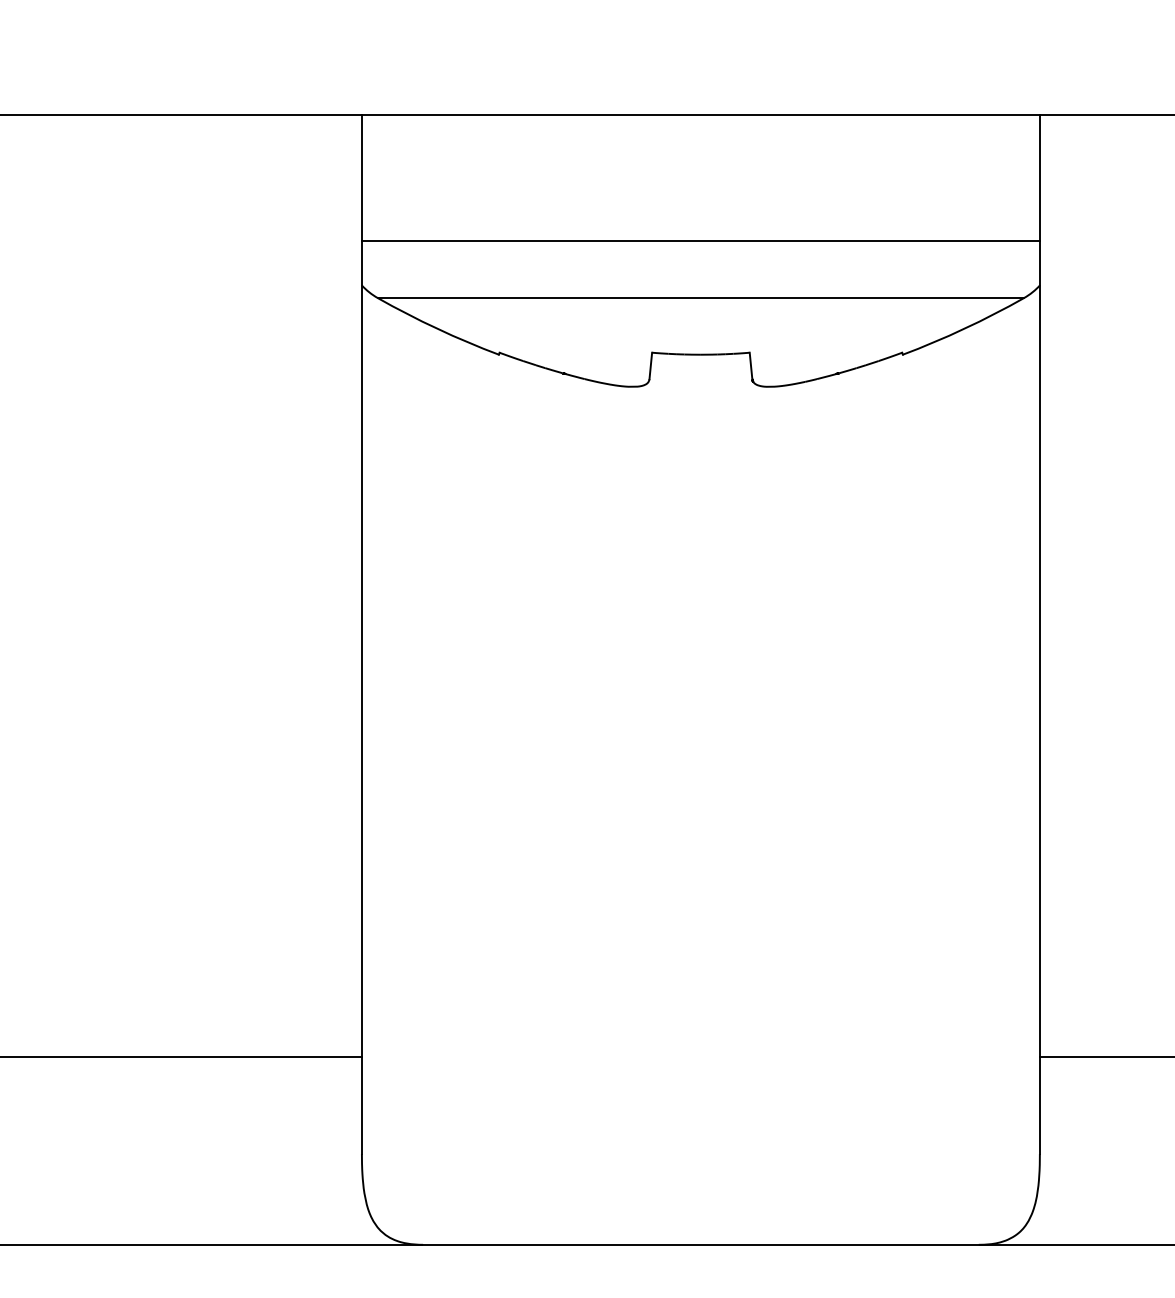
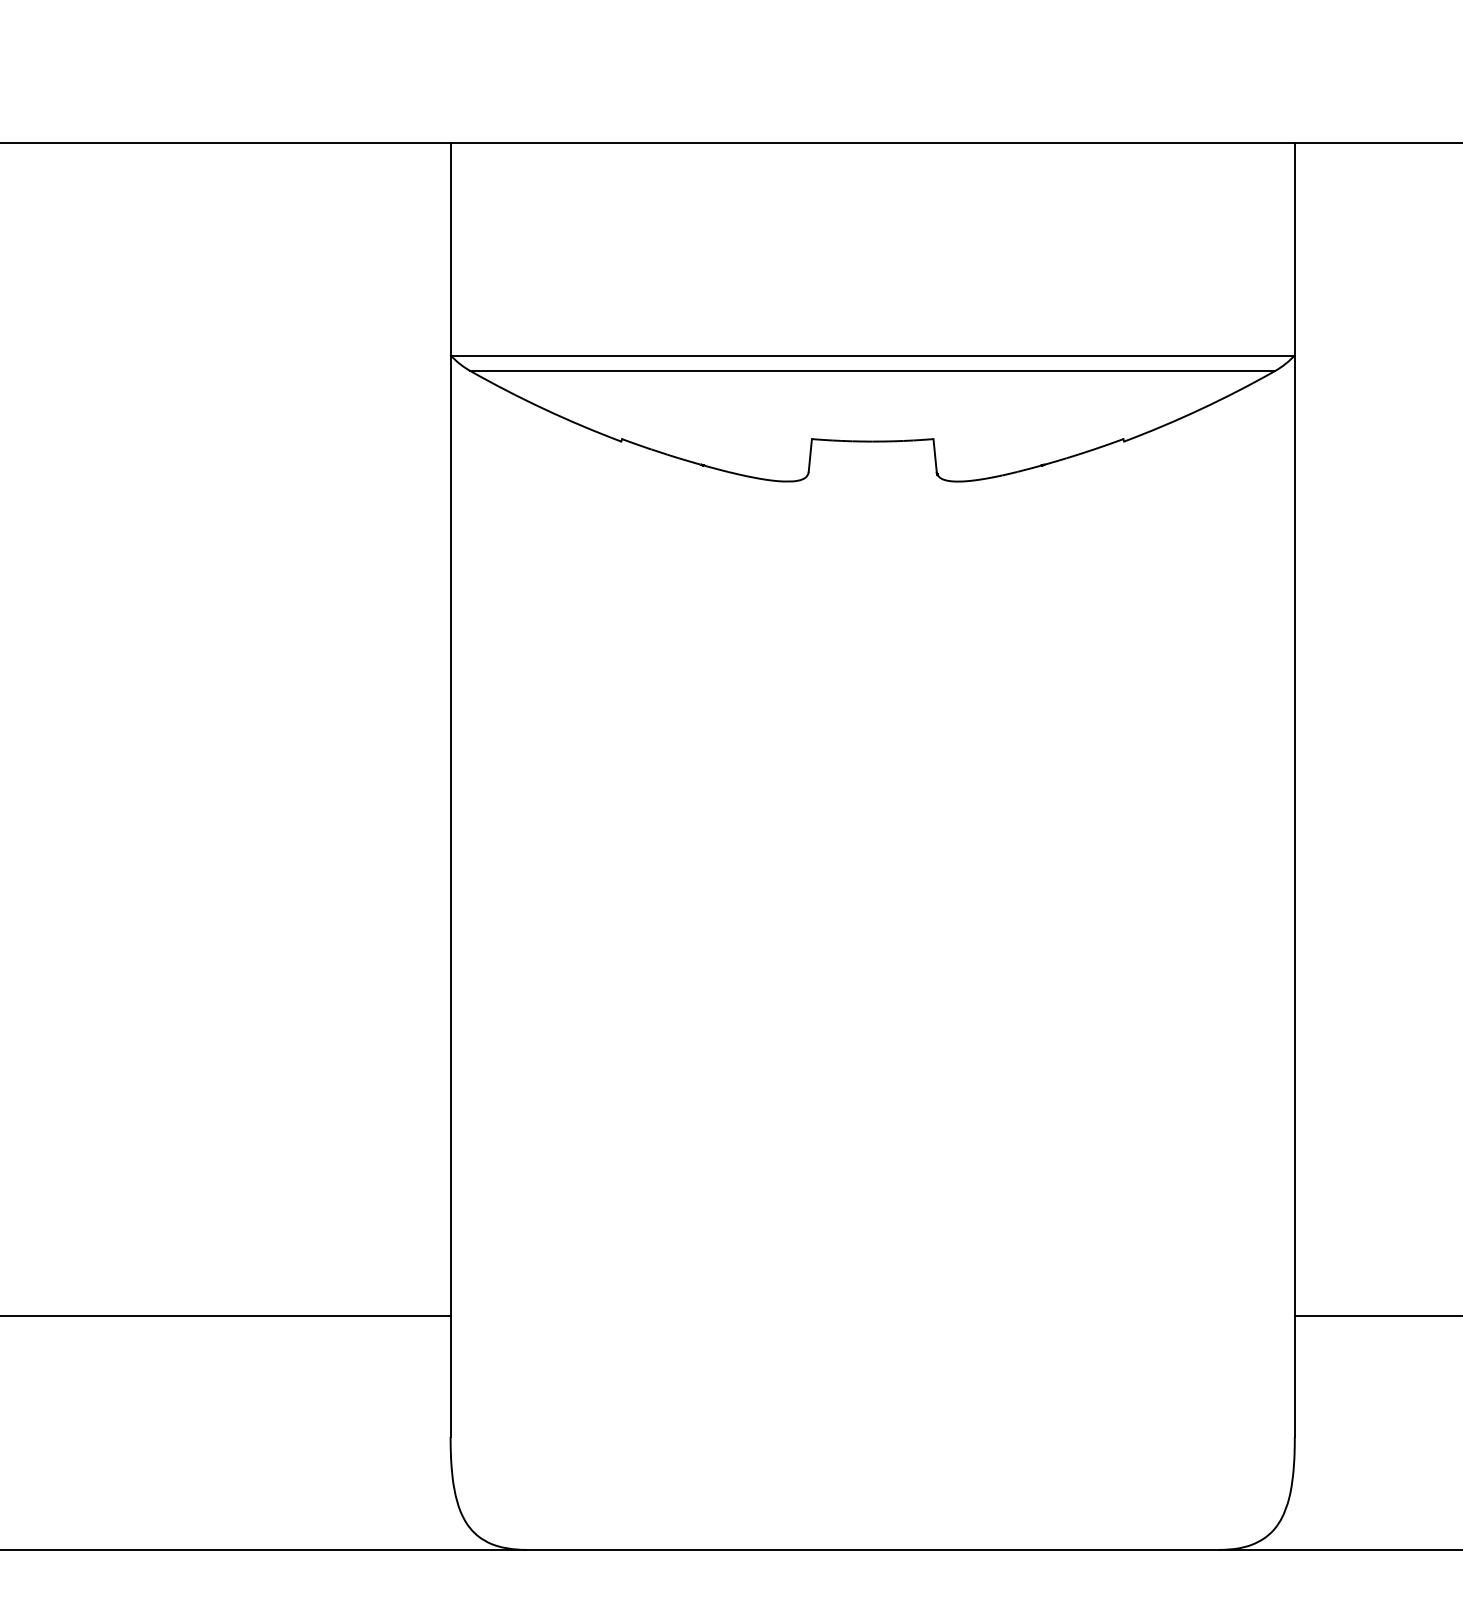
line: (700, 241) -> (872, 356), moved

